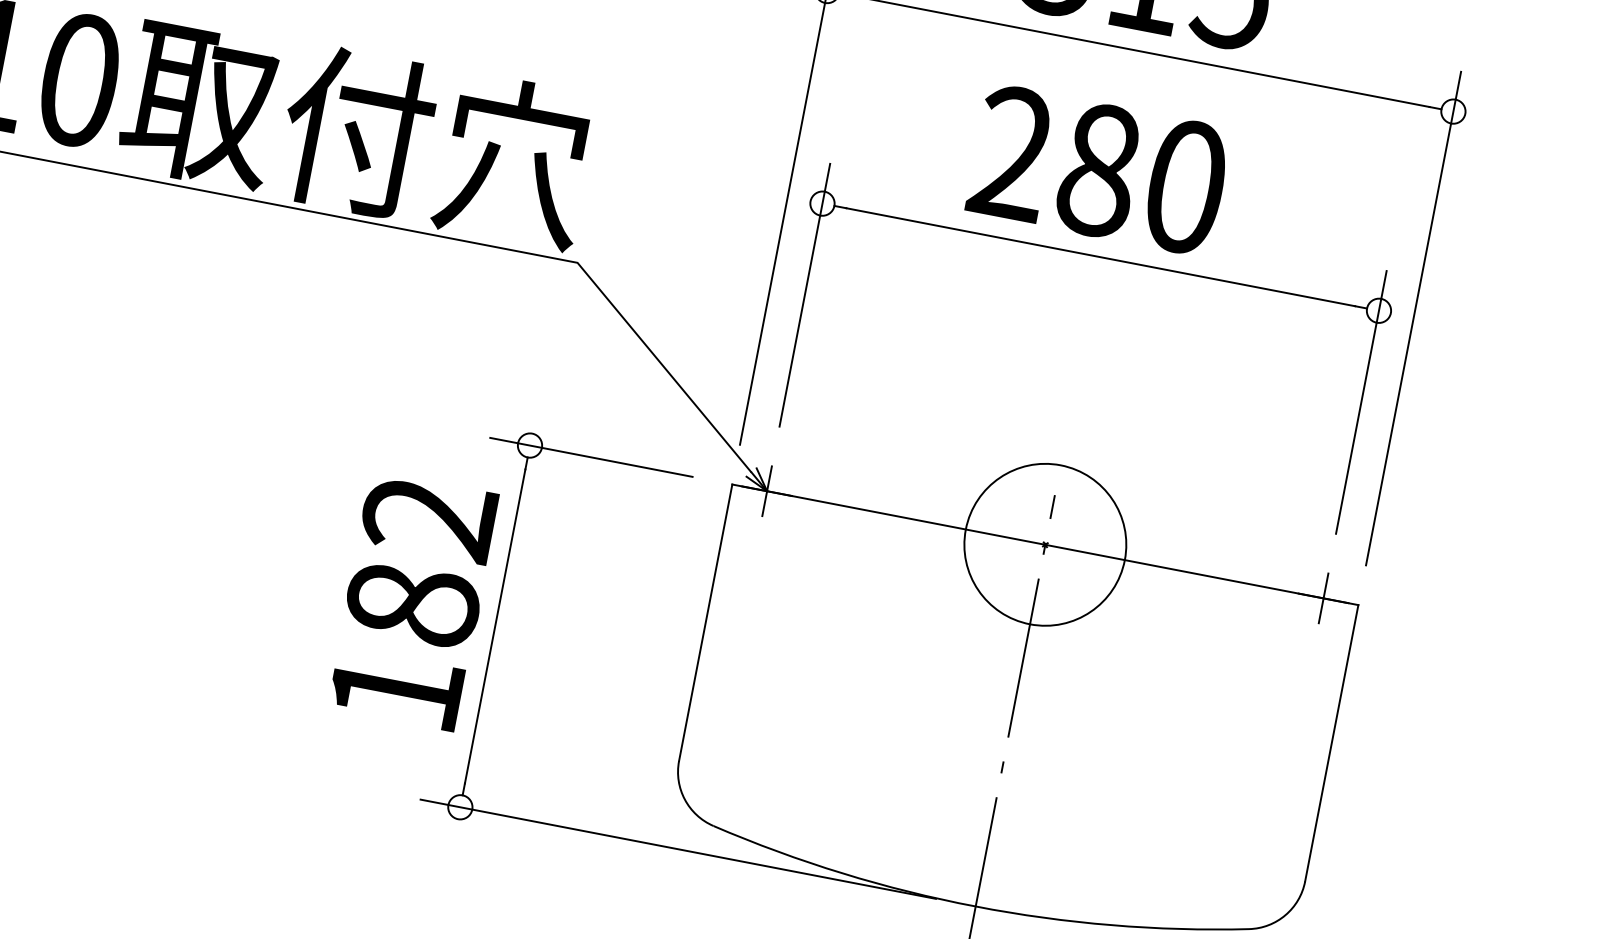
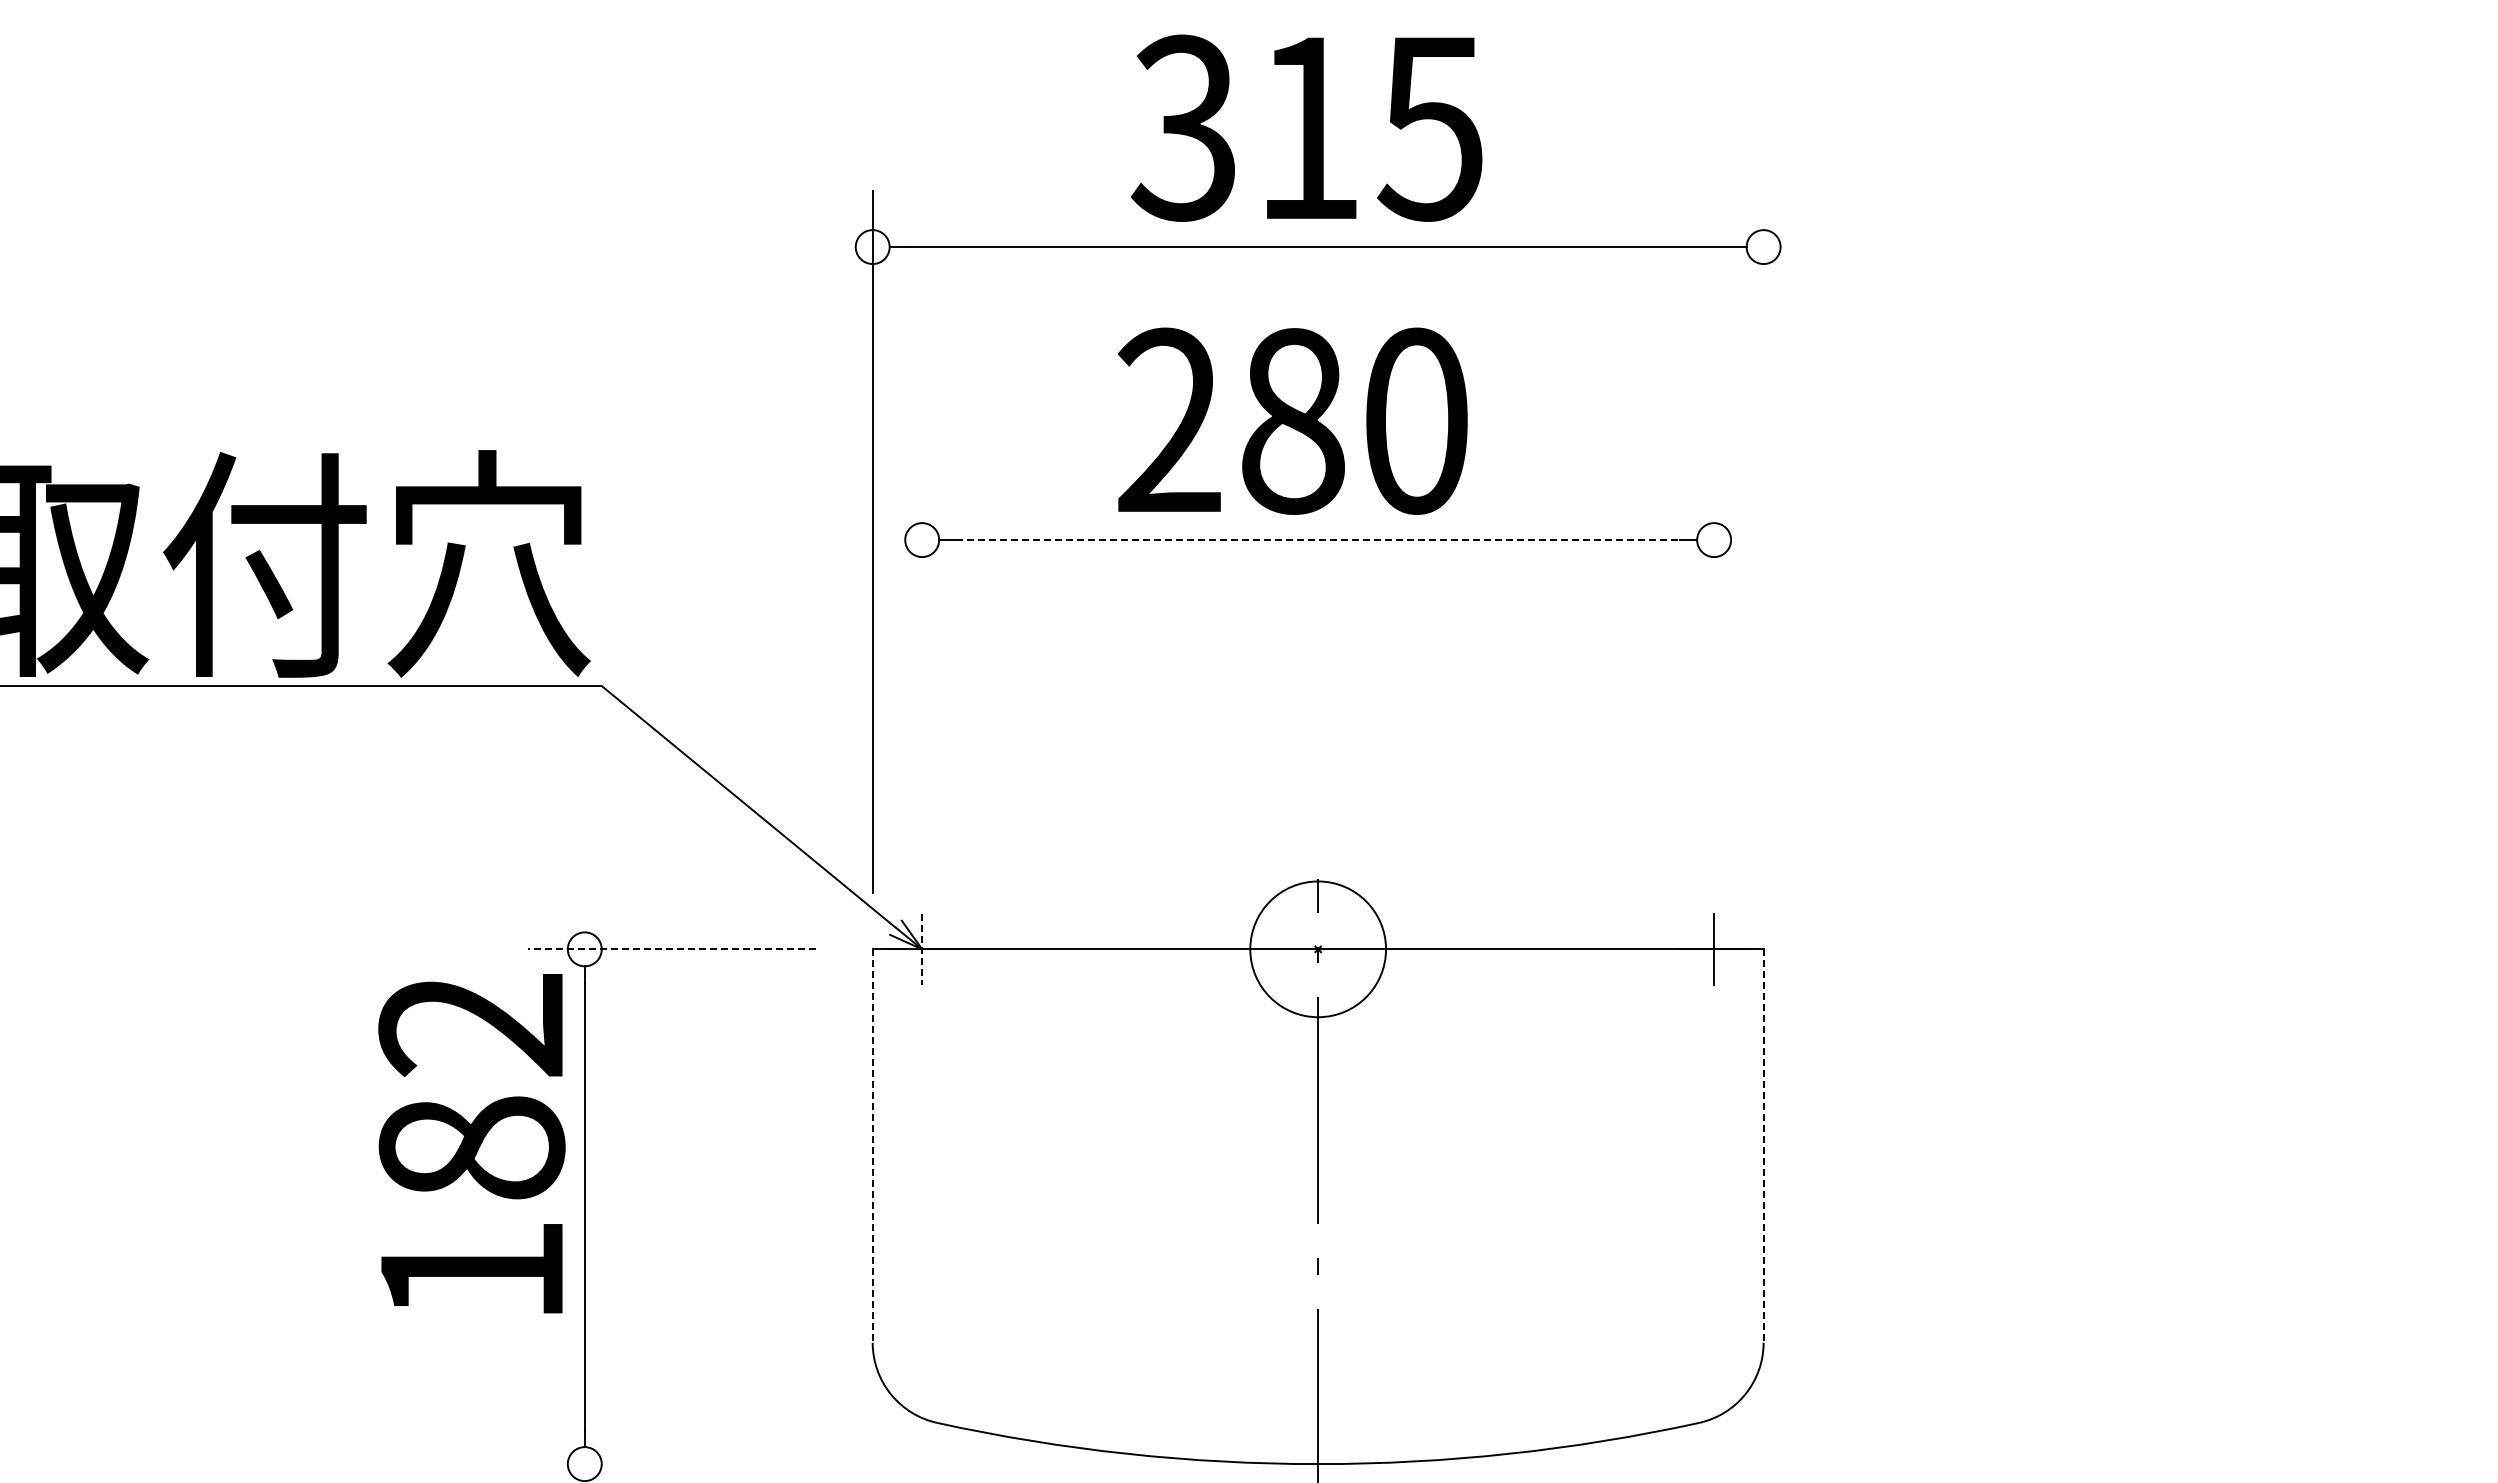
line: (1100, 257) -> (1318, 540), solid -> dashed
line: (805, 295) -> (922, 670), removed
line: (1413, 318) -> (1763, 541), removed
line: (1361, 402) -> (1714, 670), removed
line: (591, 457) -> (672, 949), solid -> dashed
line: (767, 491) -> (922, 949), solid -> dashed
circle: (1045, 544) -> (1318, 949), size x0.6
text: (413, 600) -> (471, 1143), moved
line: (705, 623) -> (872, 1146), solid -> dashed
line: (1331, 743) -> (1763, 1146), solid -> dashed
line: (677, 849) -> (894, 1464), removed

